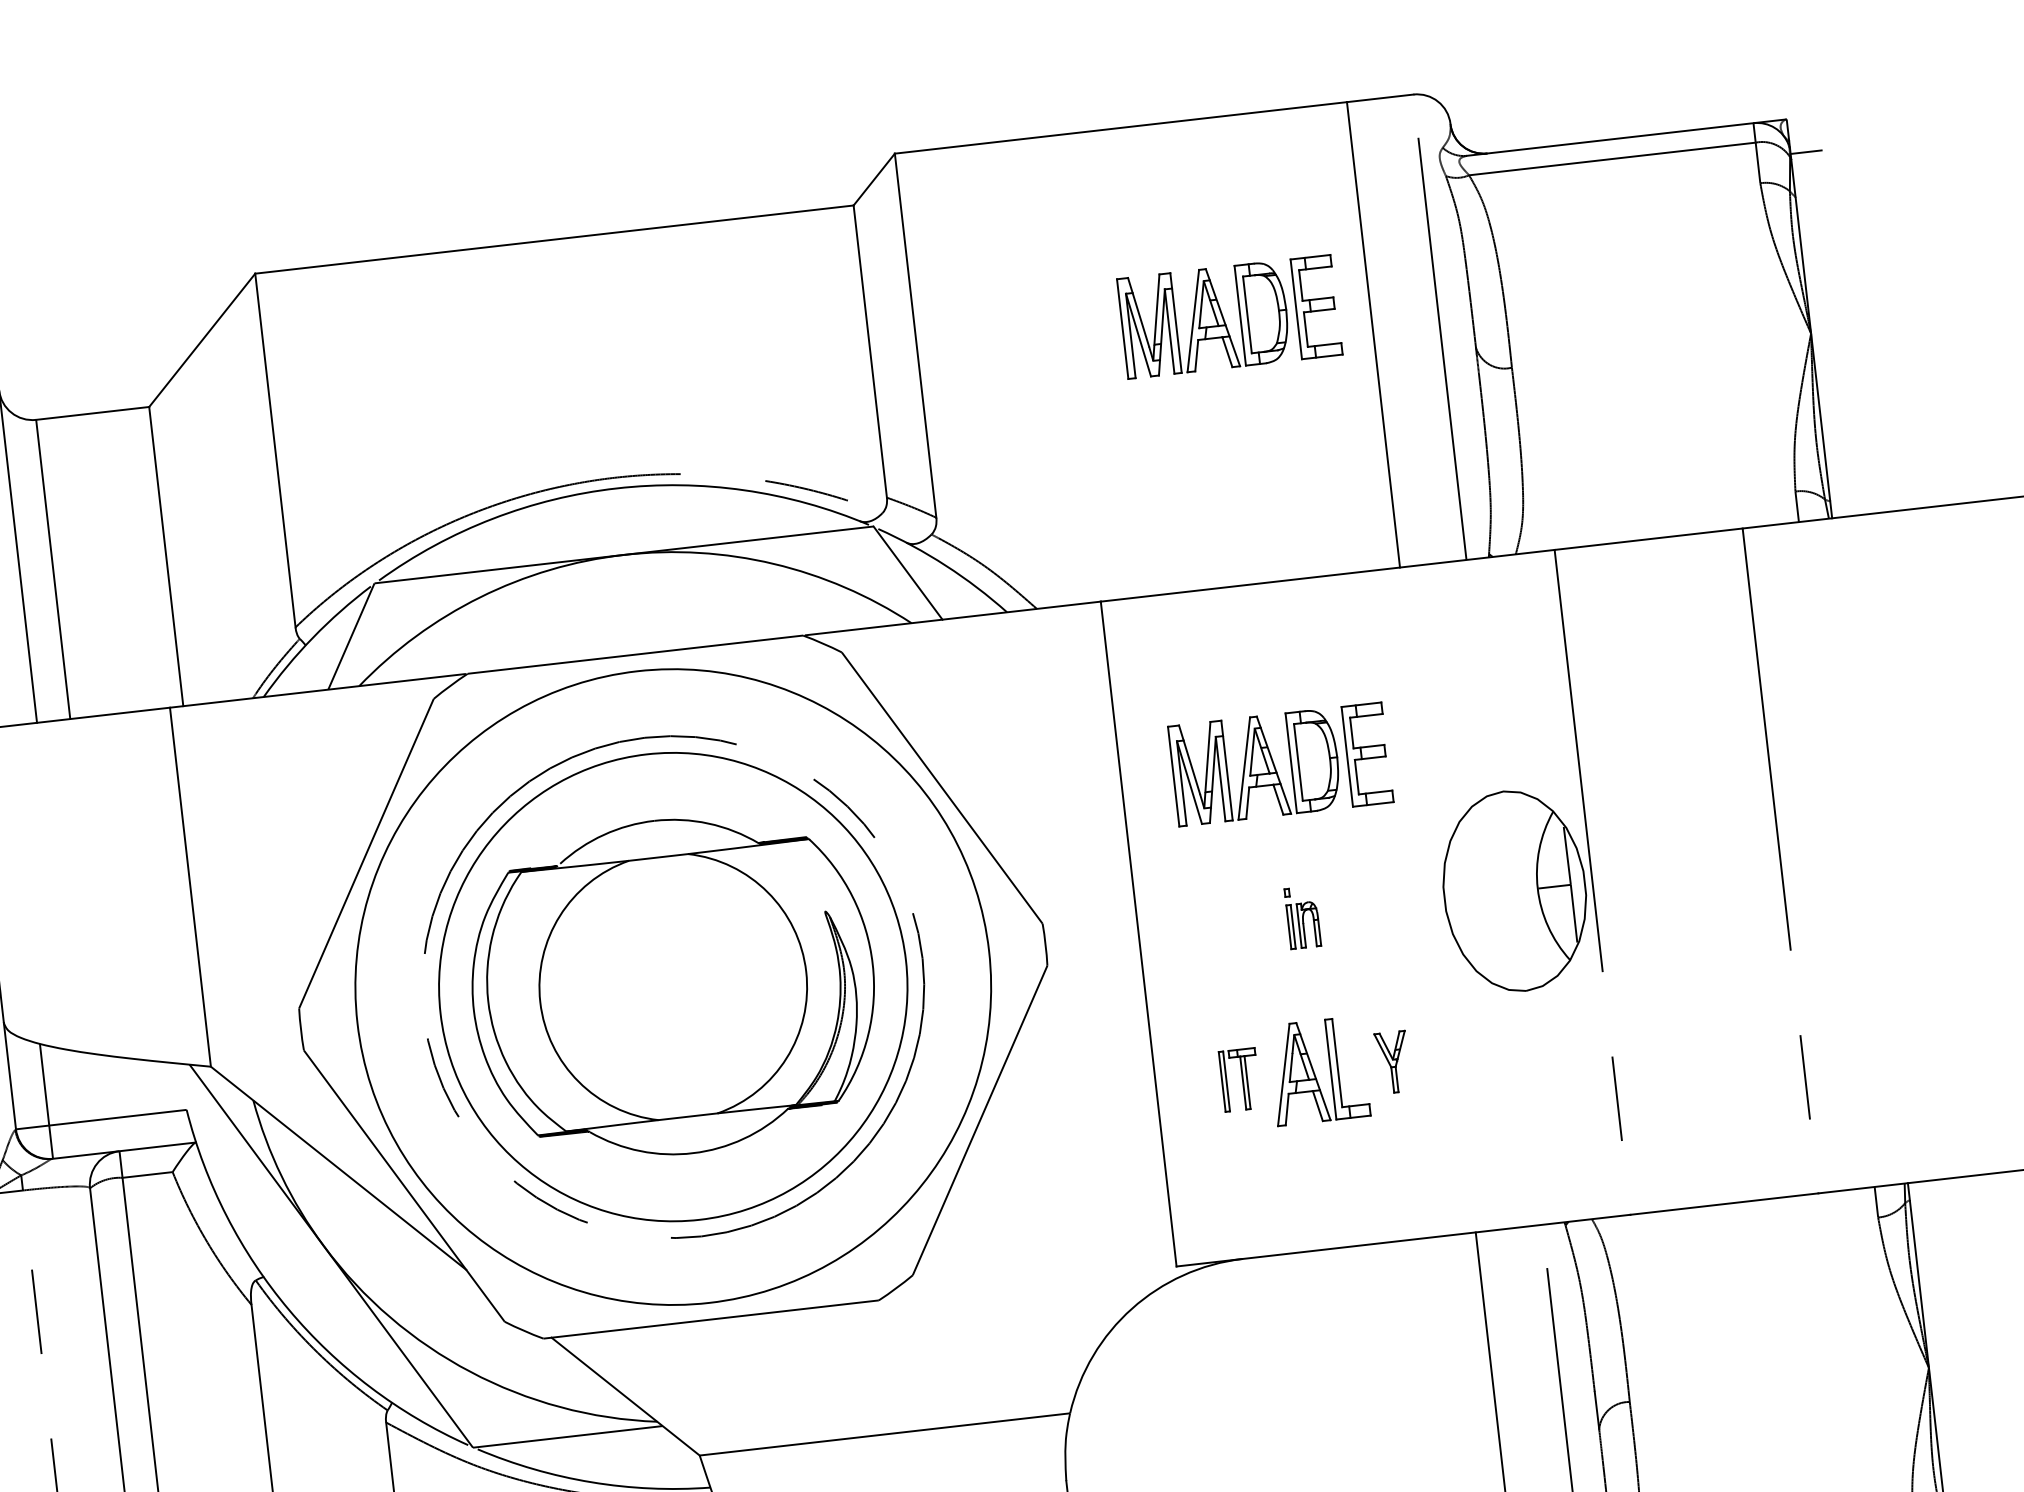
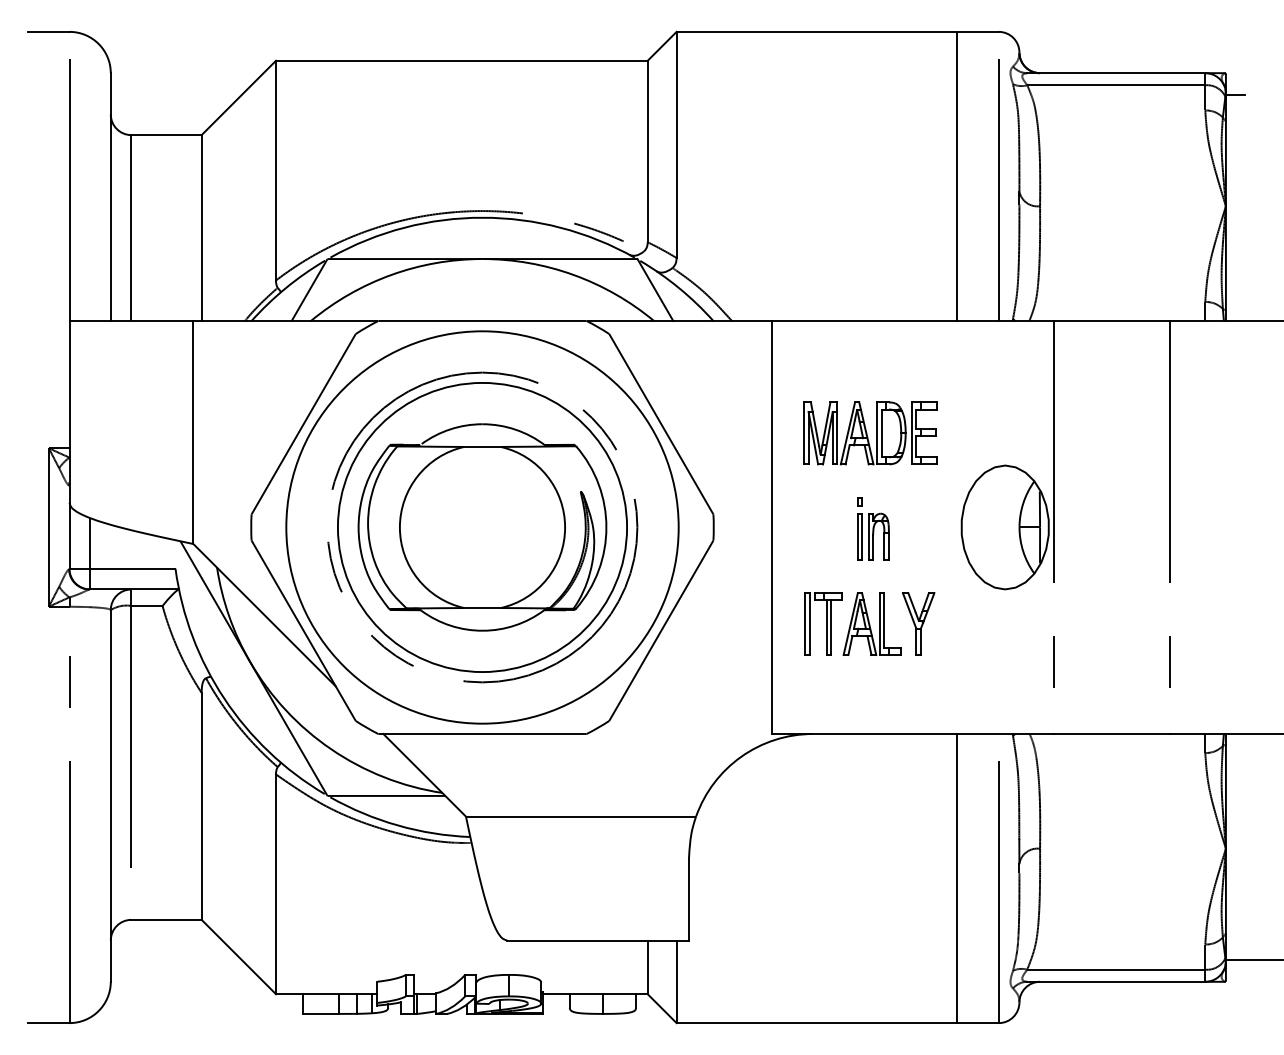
part: (1229, 317) -> (870, 155), removed
part: (1302, 917) -> (873, 528), size x1.67
part: (1392, 1061) -> (918, 623), size x1.67
part: (1239, 1079) -> (823, 623), size x1.67

